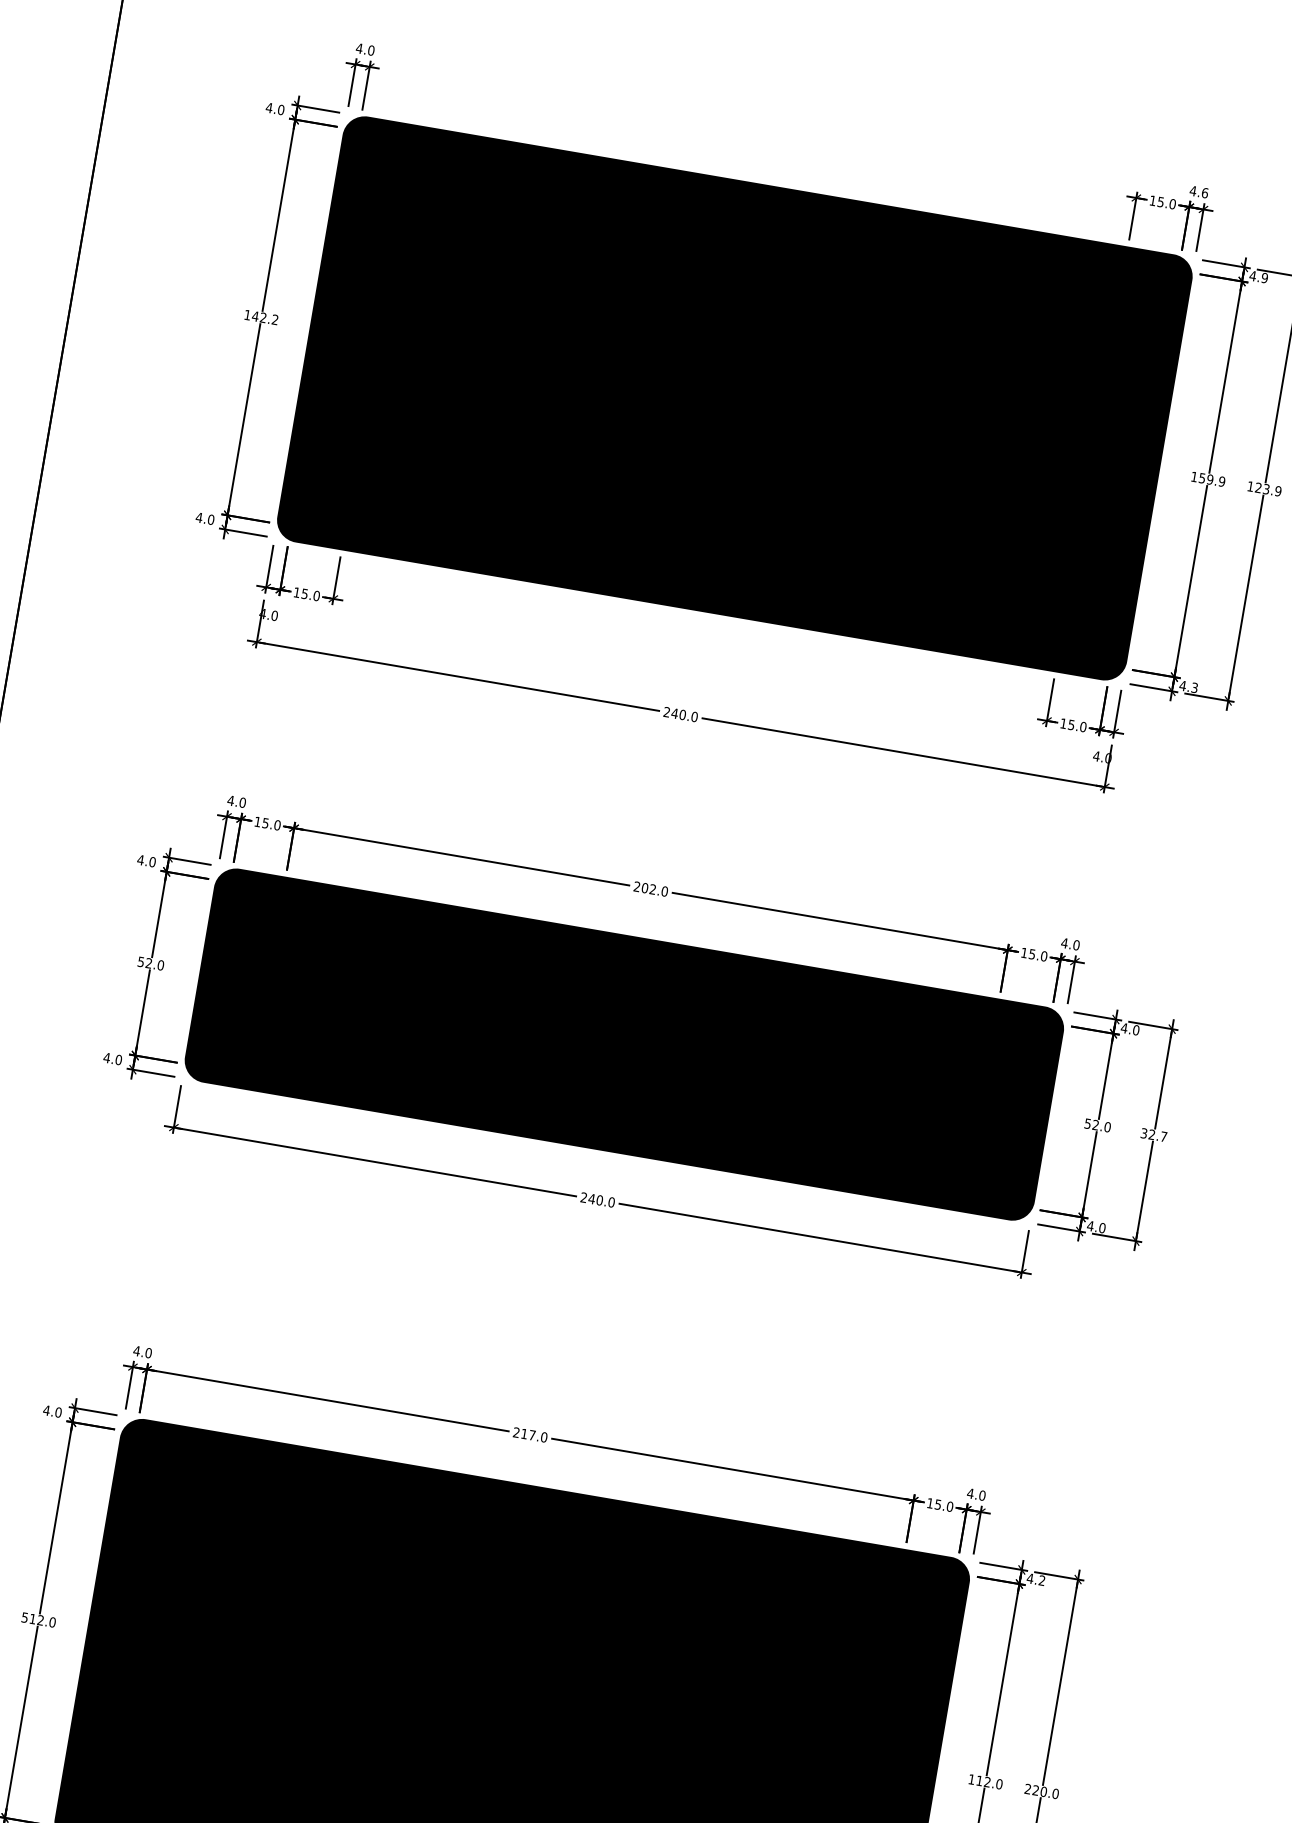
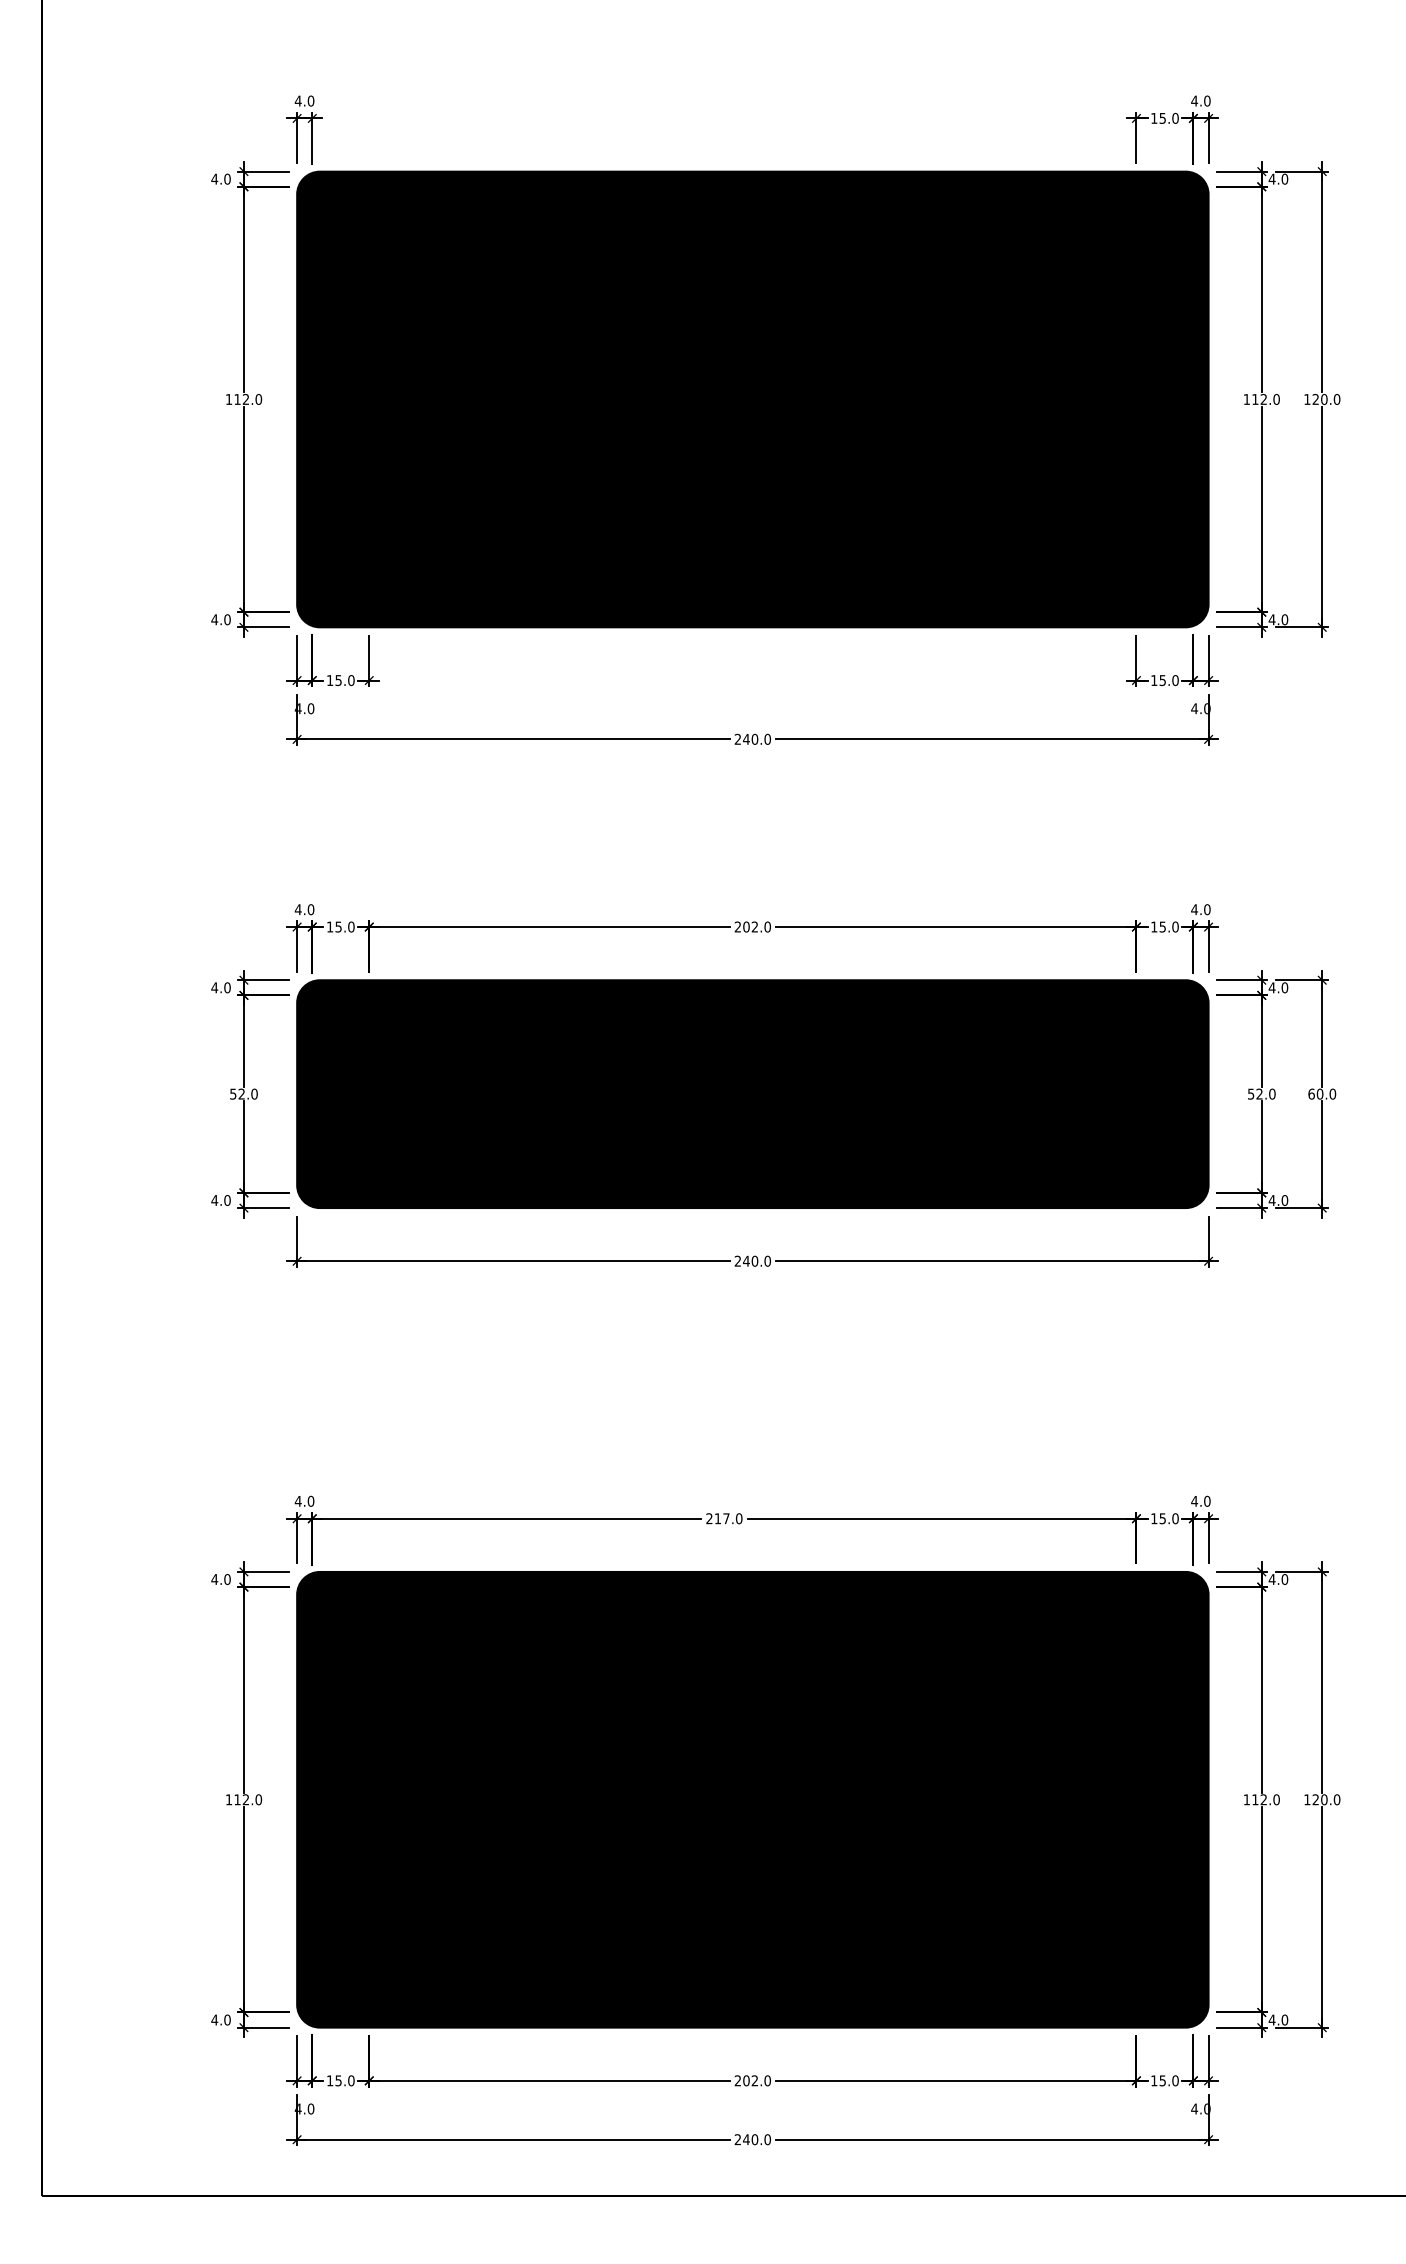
text: (1205, 192) -> (1207, 100), 4.6 -> 4.0
text: (1264, 278) -> (1284, 179), 4.9 -> 4.0
text: (265, 318) -> (248, 399), 142.2 -> 112.0
text: (1211, 479) -> (1265, 399), 159.9 -> 112.0
text: (1272, 490) -> (1330, 399), 123.9 -> 120.0
text: (1194, 687) -> (1284, 619), 4.3 -> 4.0
text: (1154, 1134) -> (1322, 1093), 32.7 -> 60.0
text: (1041, 1580) -> (1284, 1579), 4.2 -> 4.0
text: (24, 1617) -> (228, 1799), 512.0 -> 112.0
text: (1028, 1788) -> (1307, 1799), 220.0 -> 120.0

